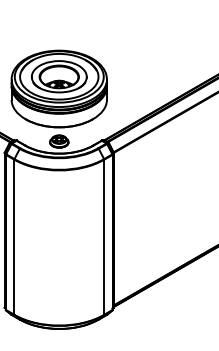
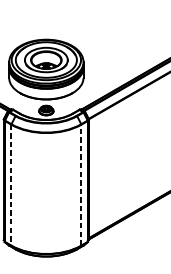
line: (14, 237) -> (11, 185), solid -> dashed
line: (104, 237) -> (81, 185), solid -> dashed

